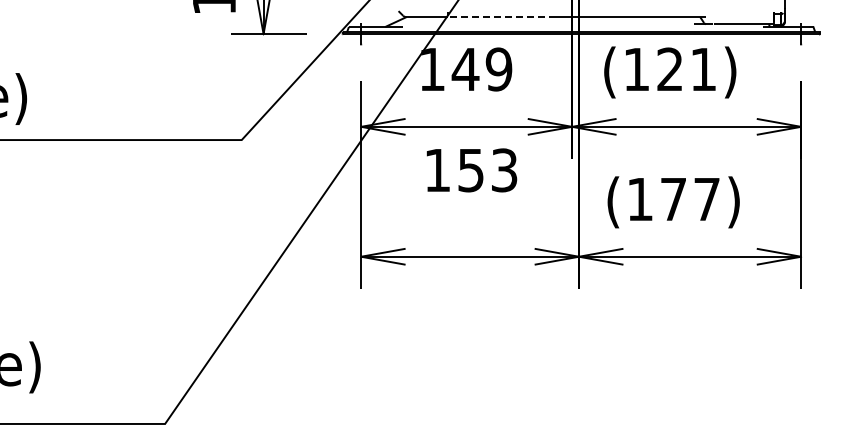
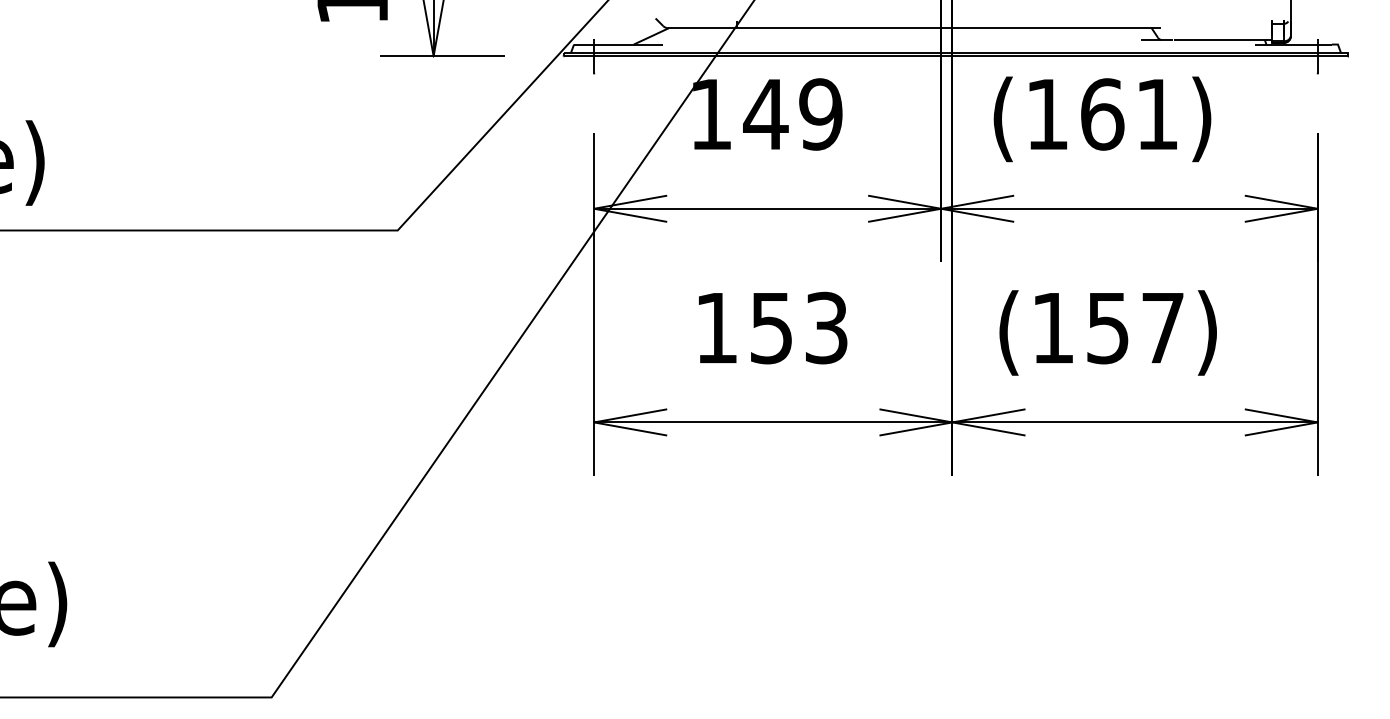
line: (500, 17) -> (823, 28), dashed -> solid
text: (670, 69) -> (1102, 114), (121) -> (161)
text: (471, 170) -> (772, 328), moved
text: (673, 199) -> (1107, 328), (177) -> (157)

